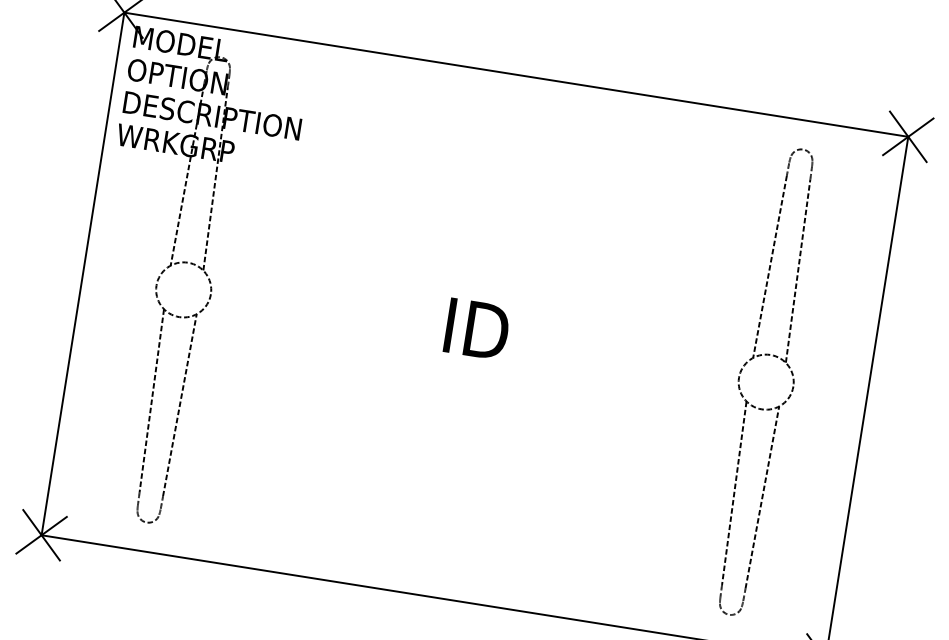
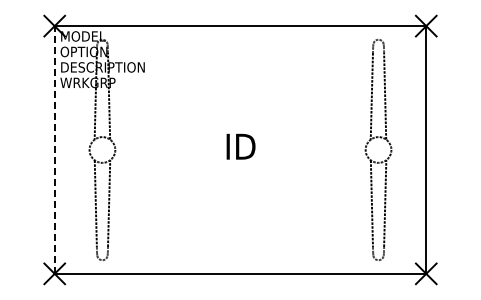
line: (82, 272) -> (54, 149), solid -> dashed

